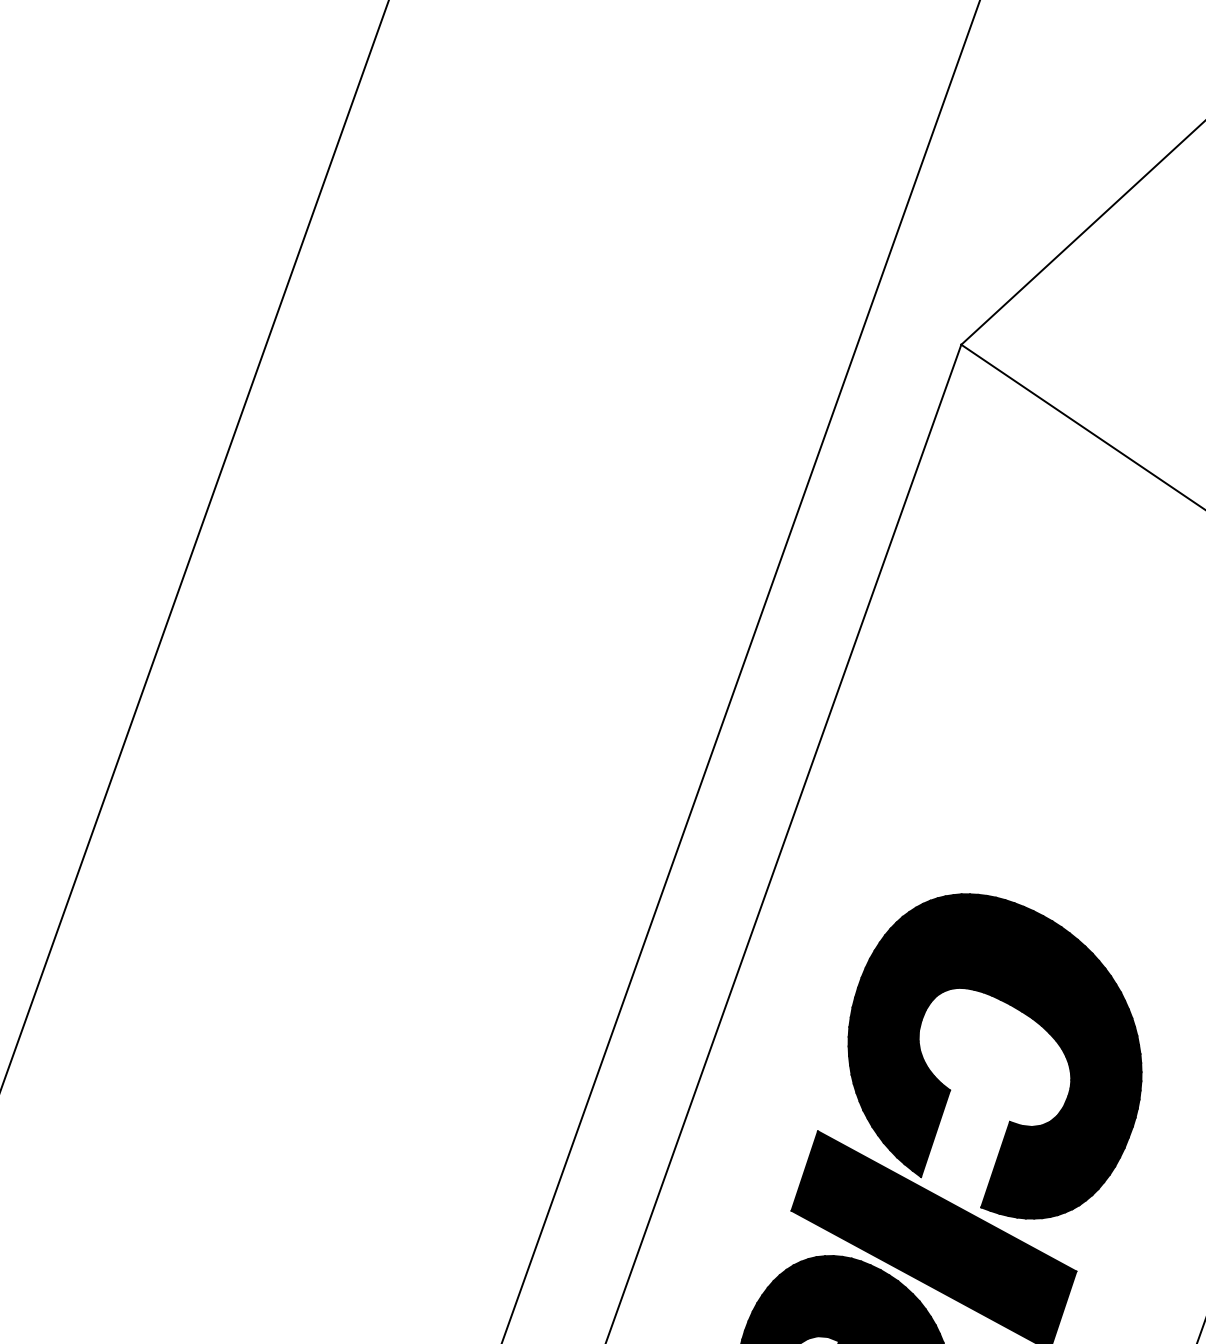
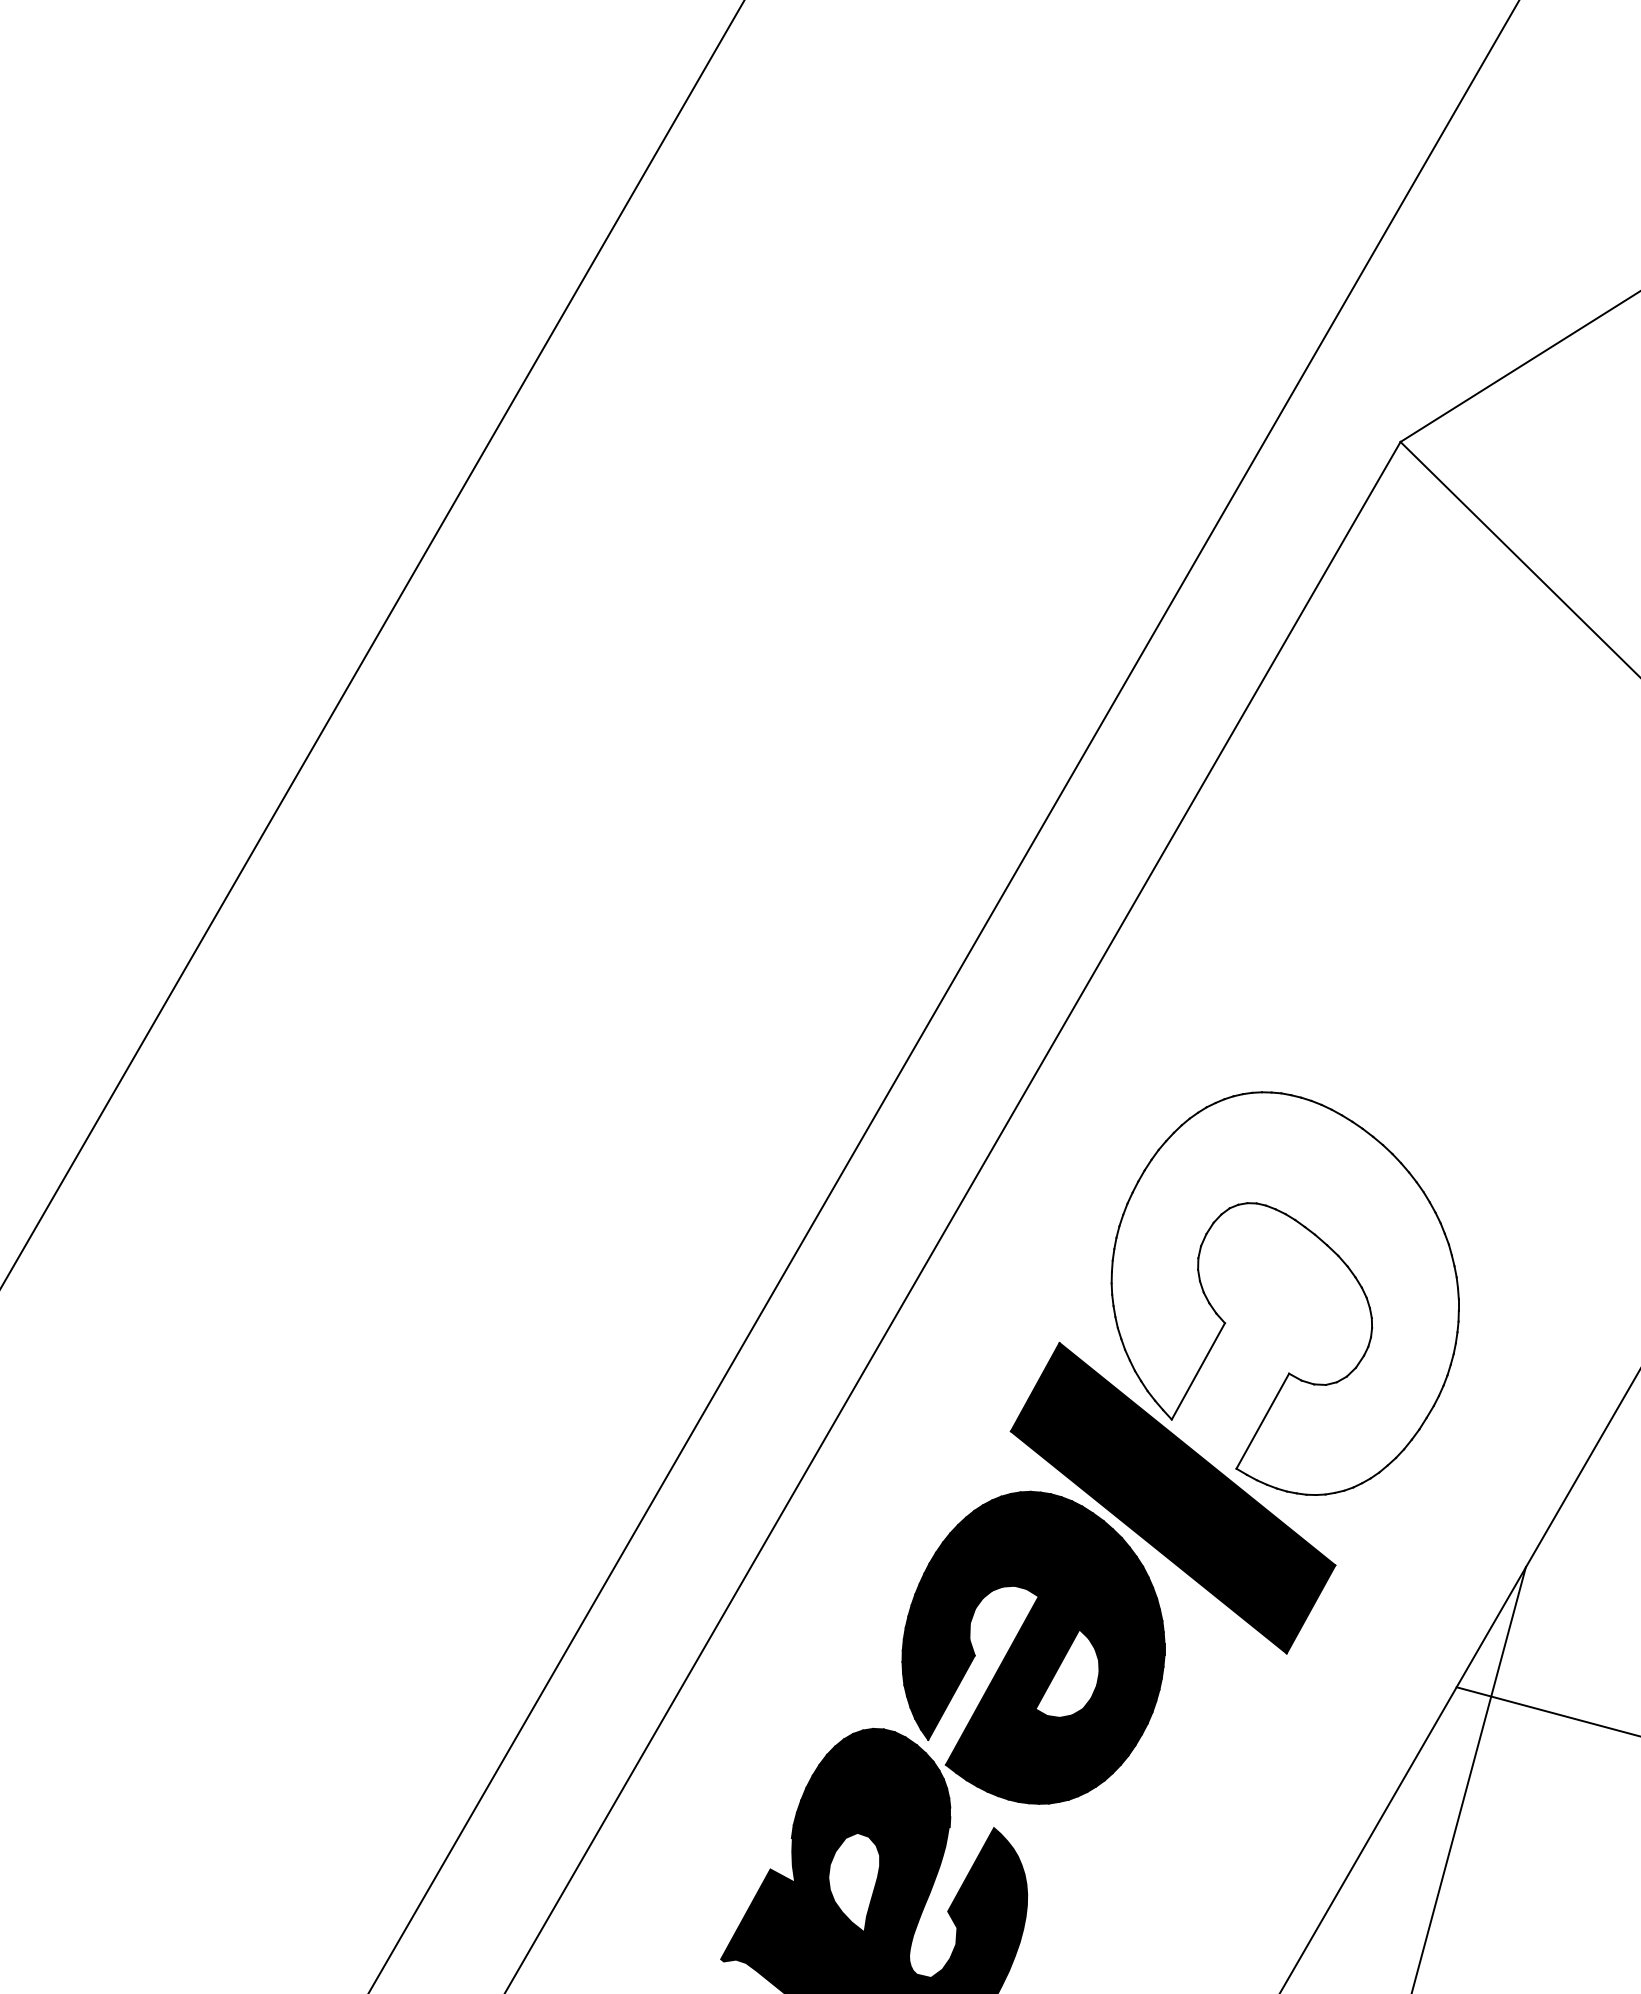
fill: (994, 1057) -> (1284, 1293), removed

